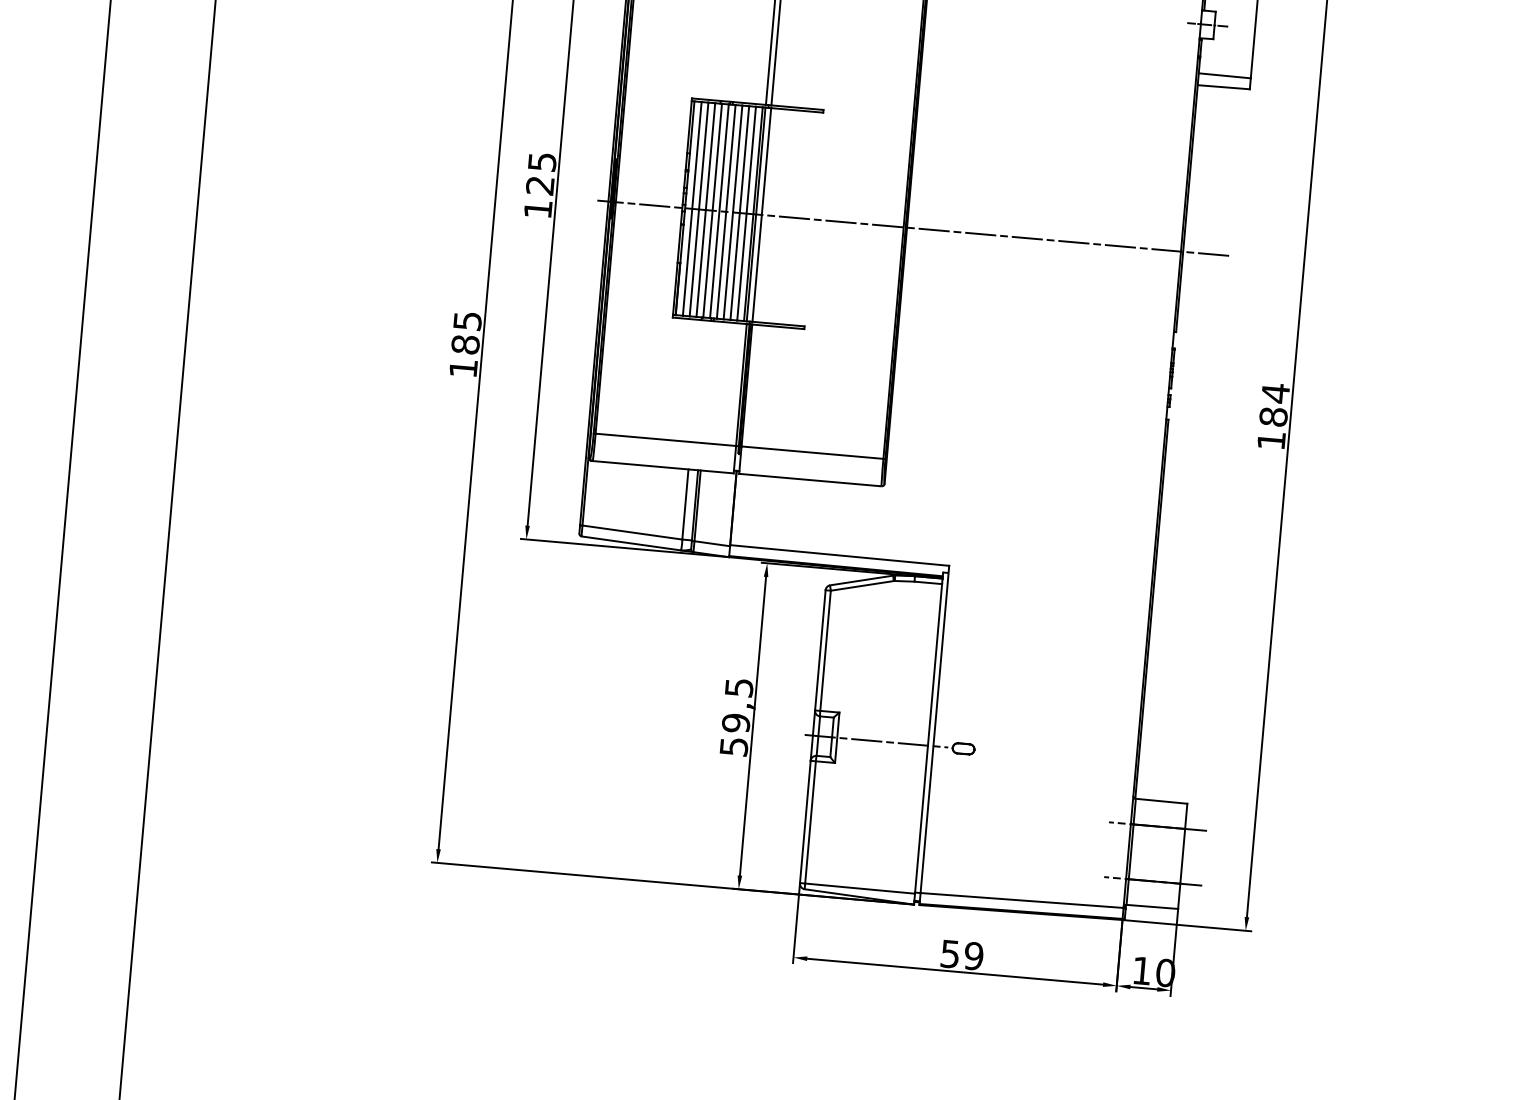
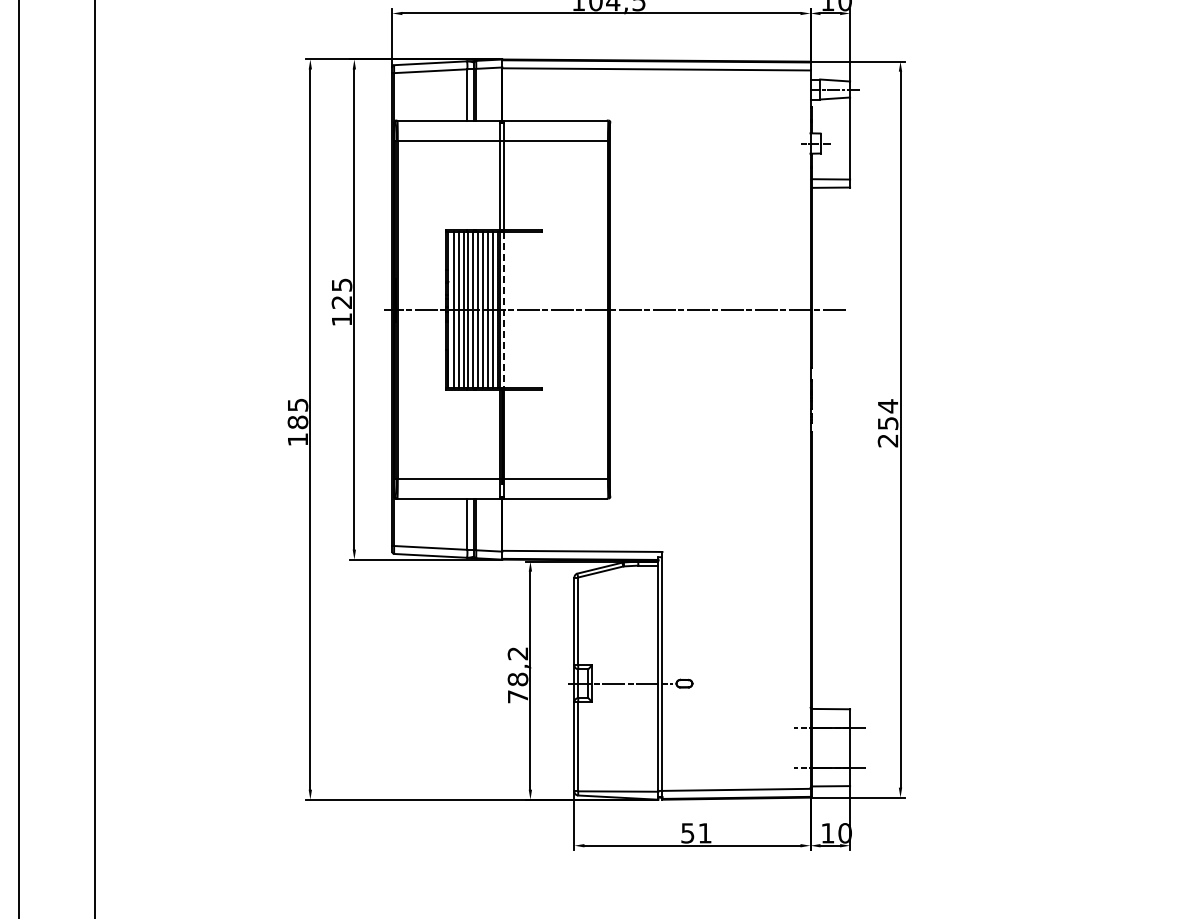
line: (761, 216) -> (504, 310), solid -> dashed
text: (1271, 427) -> (887, 431), 184 -> 254
text: (735, 717) -> (517, 675), 59,5 -> 78,2
text: (973, 956) -> (704, 833), 59 -> 51

